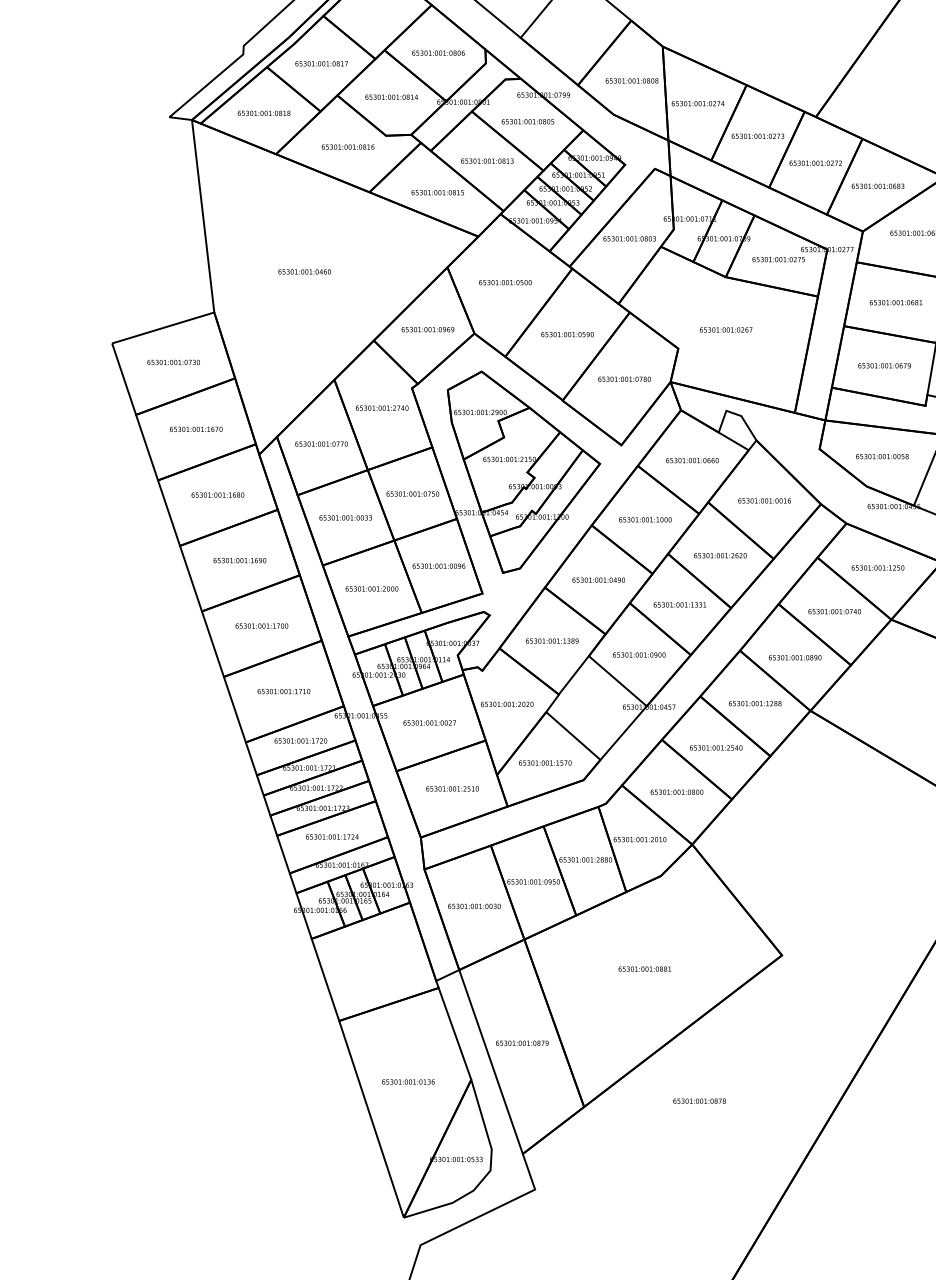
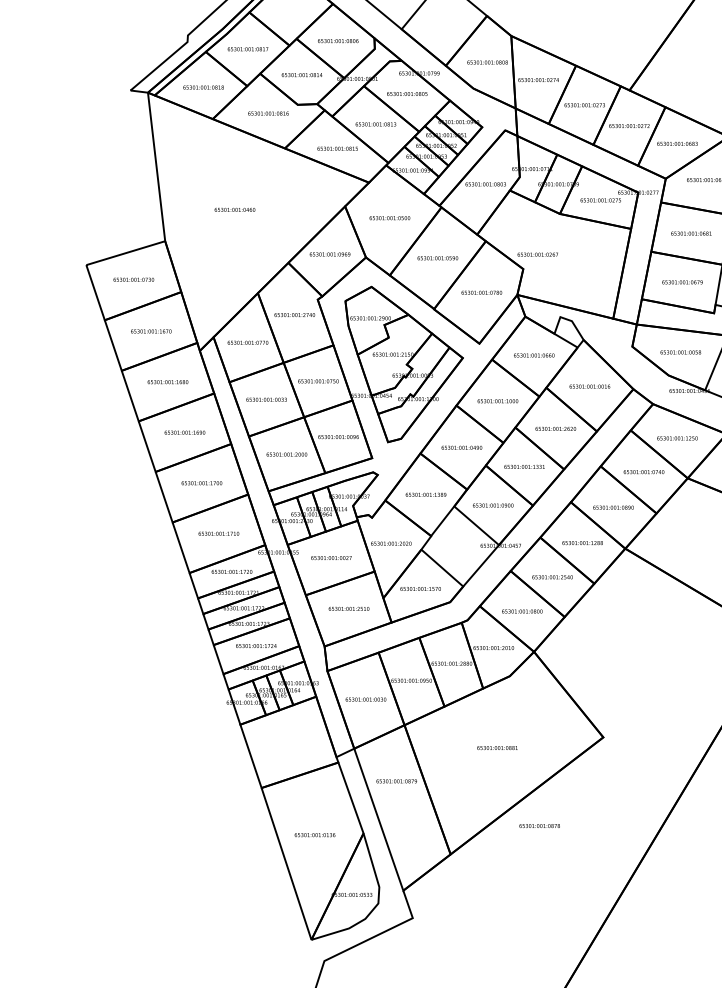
text: (726, 329) -> (538, 254), moved
text: (522, 1042) -> (396, 780), moved
text: (699, 1100) -> (539, 825), moved

